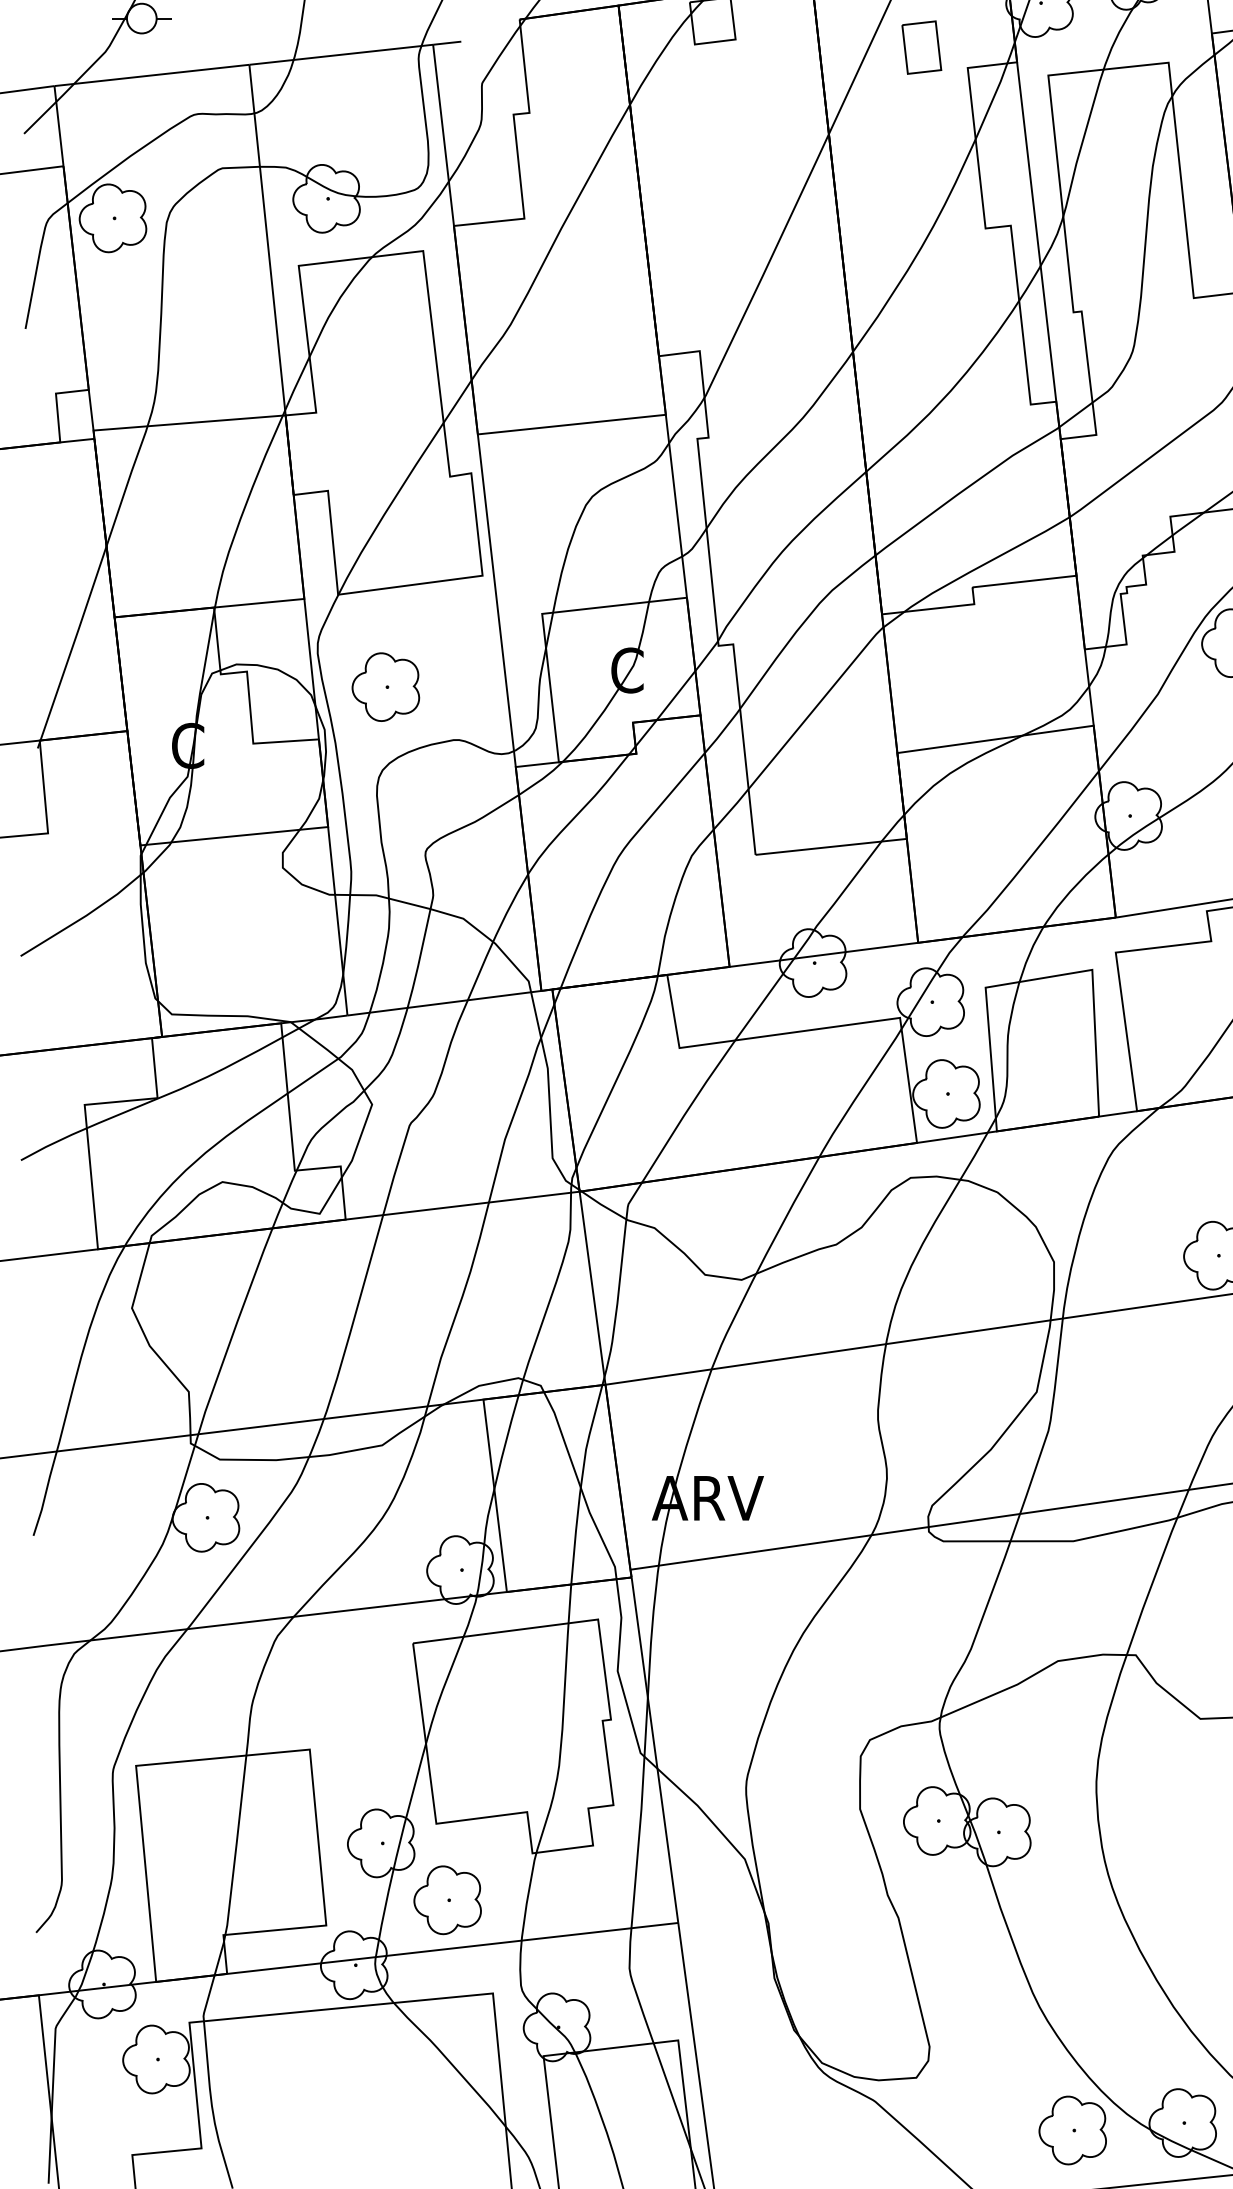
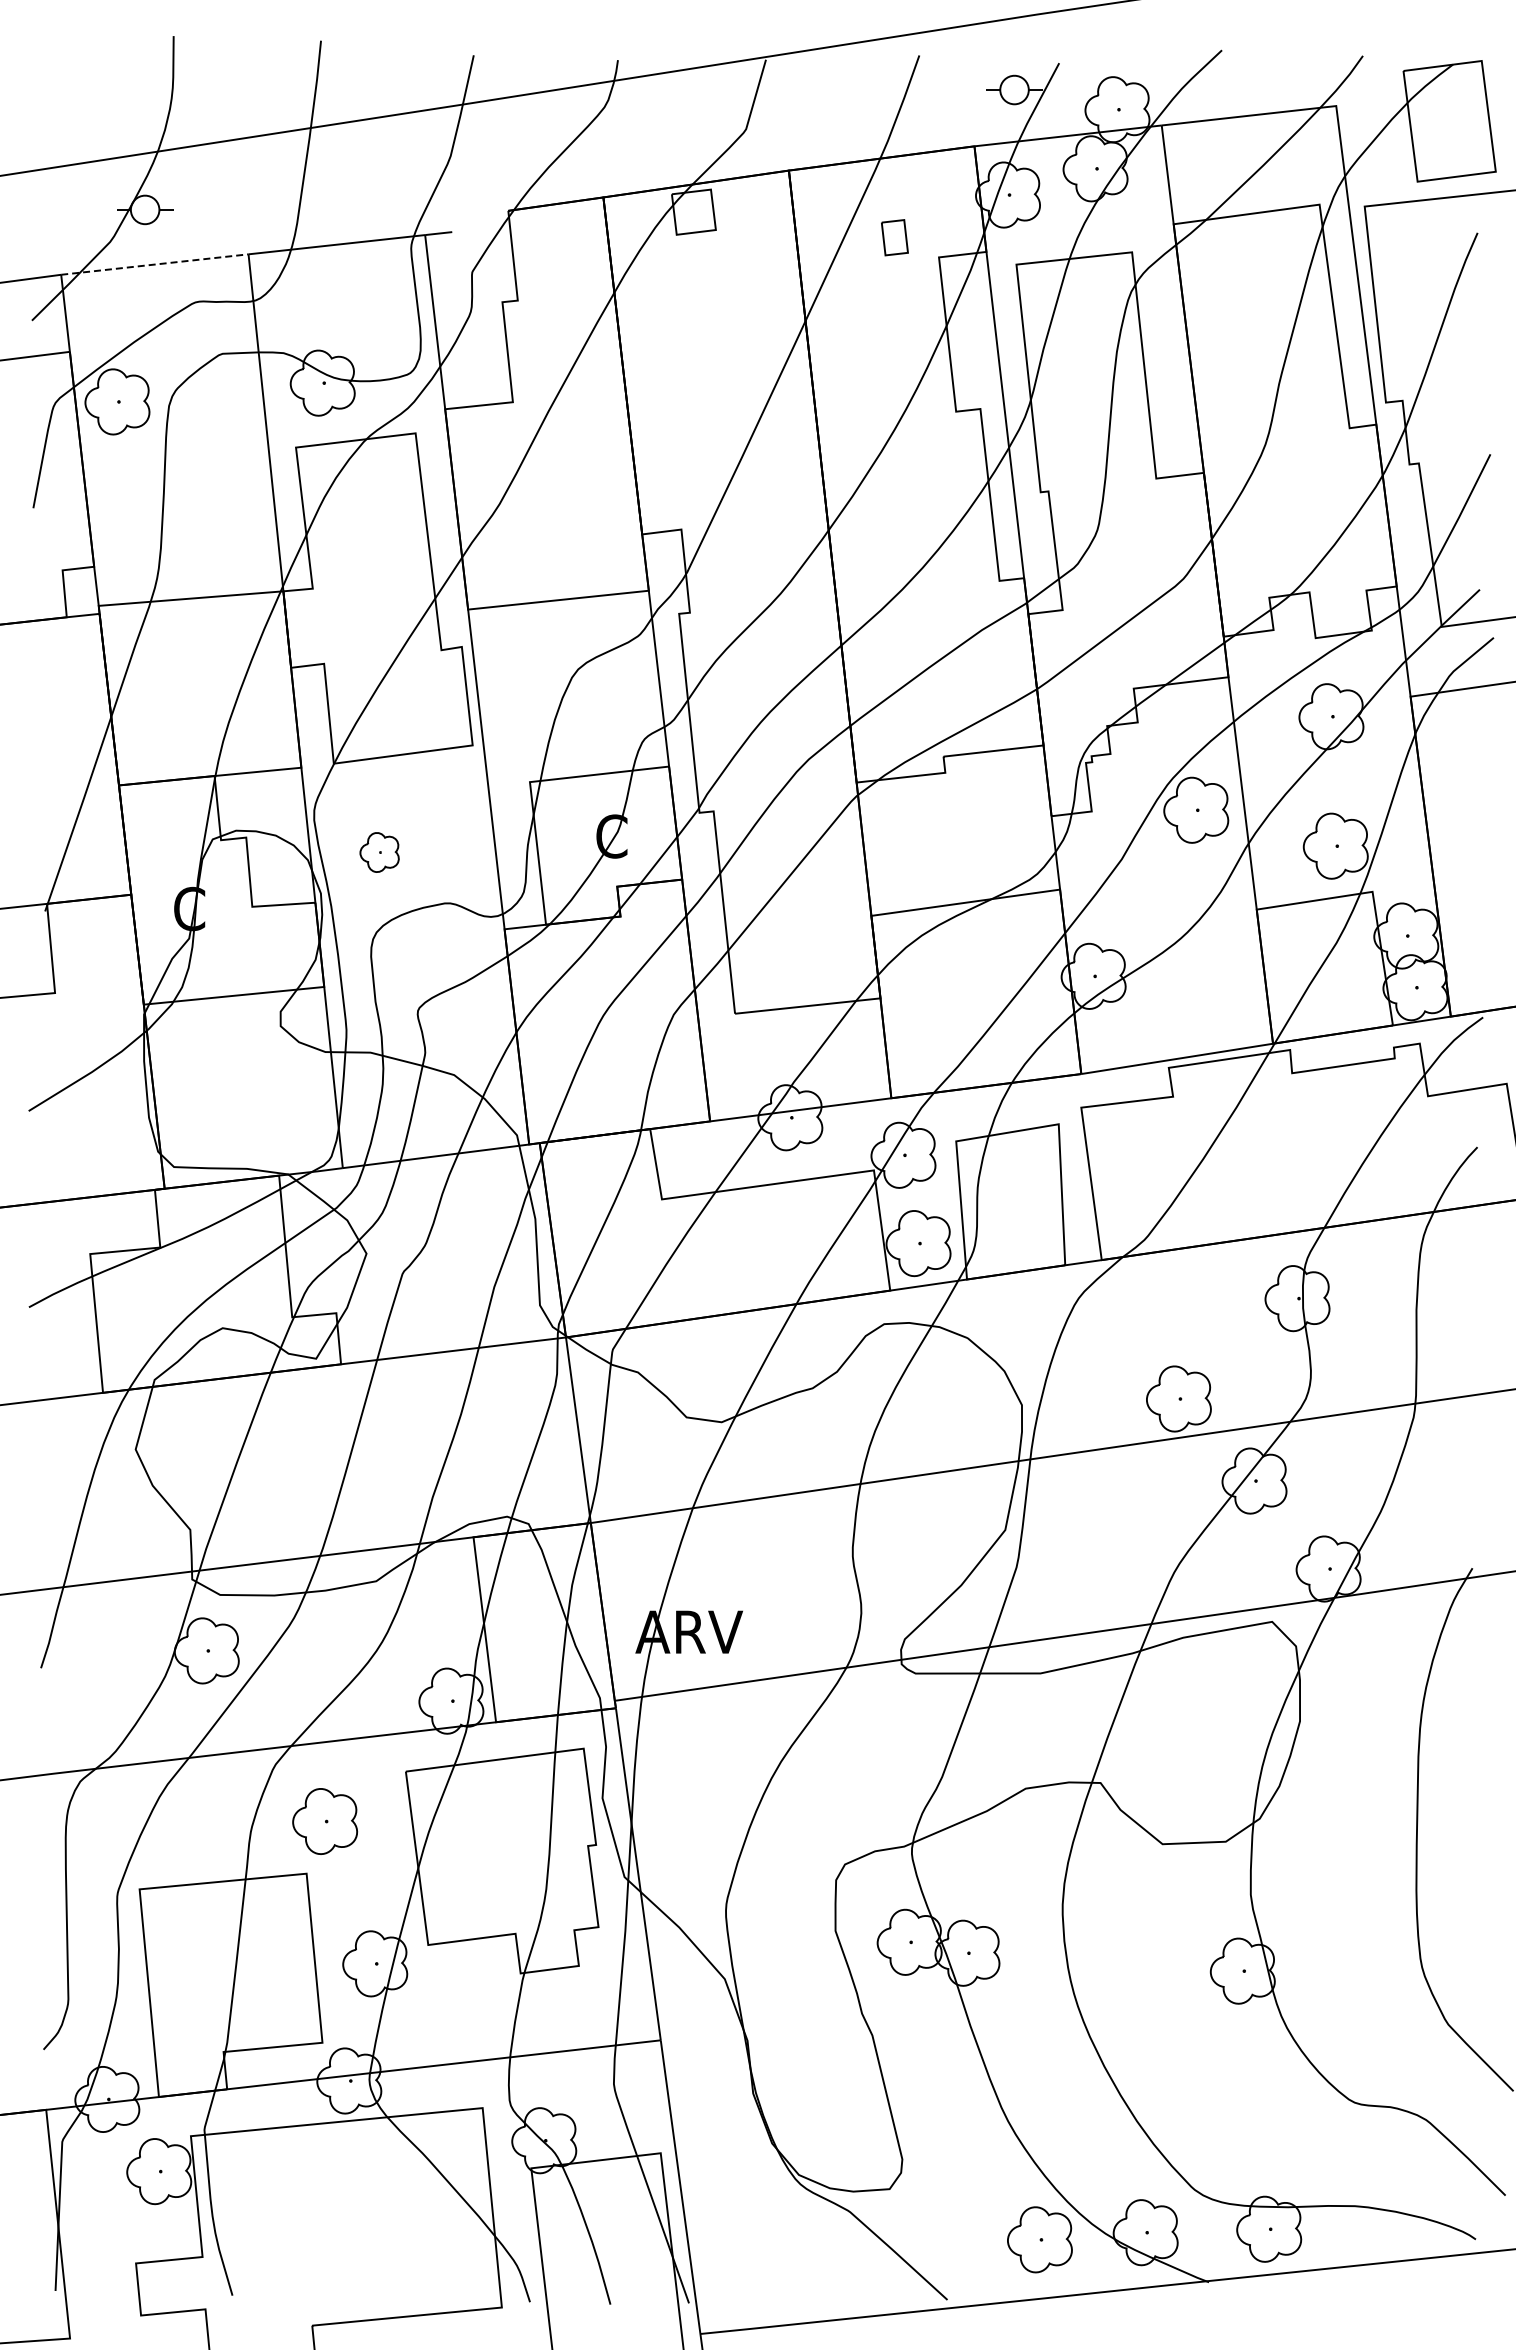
part: (921, 47) -> (894, 237), size x0.7
line: (152, 75) -> (155, 264), solid -> dashed
part: (385, 687) -> (379, 852), size x0.6
part: (448, 1900) -> (325, 1821), moved

